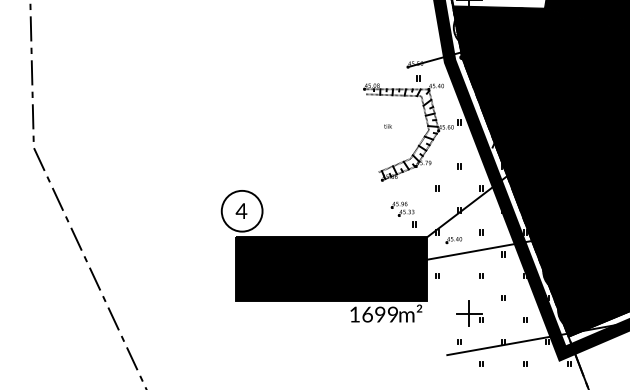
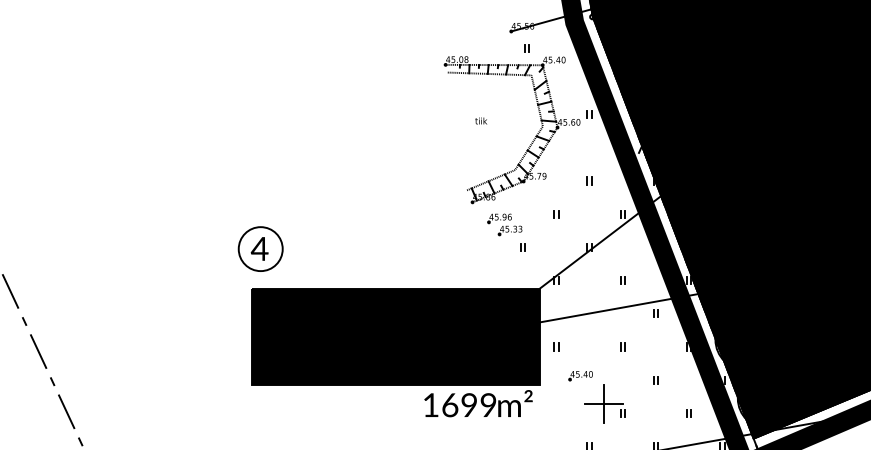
circle: (241, 210) -> (259, 248), size x0.71
part: (403, 214) -> (505, 232), moved
part: (453, 240) -> (579, 376), moved

